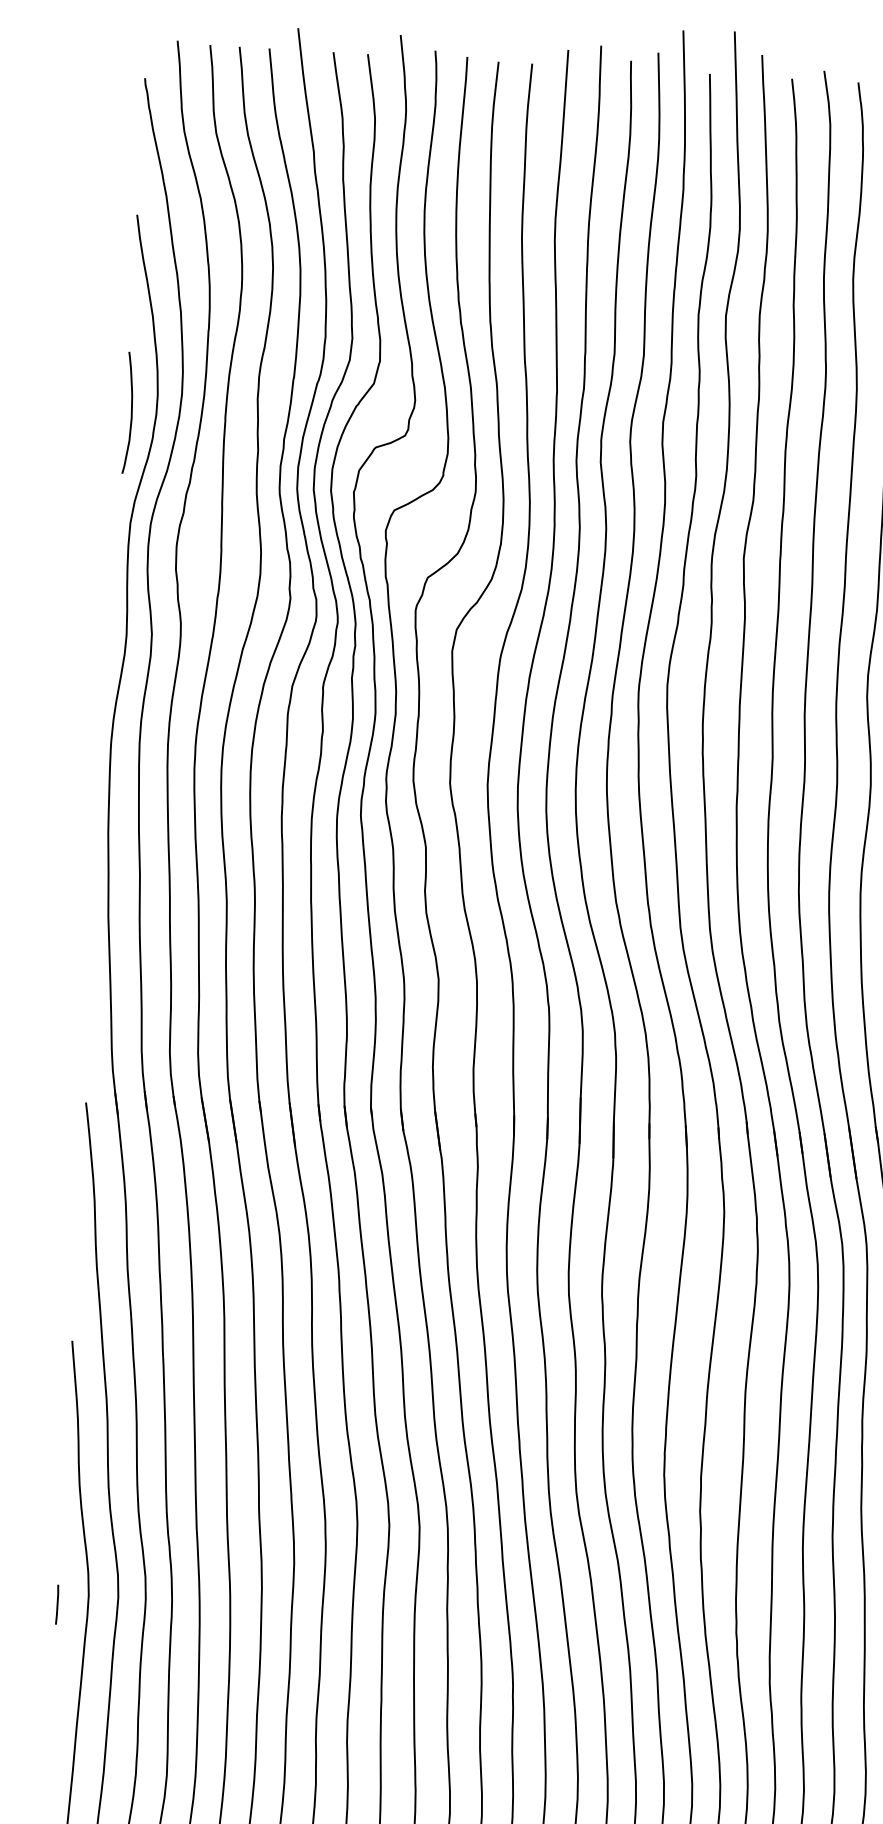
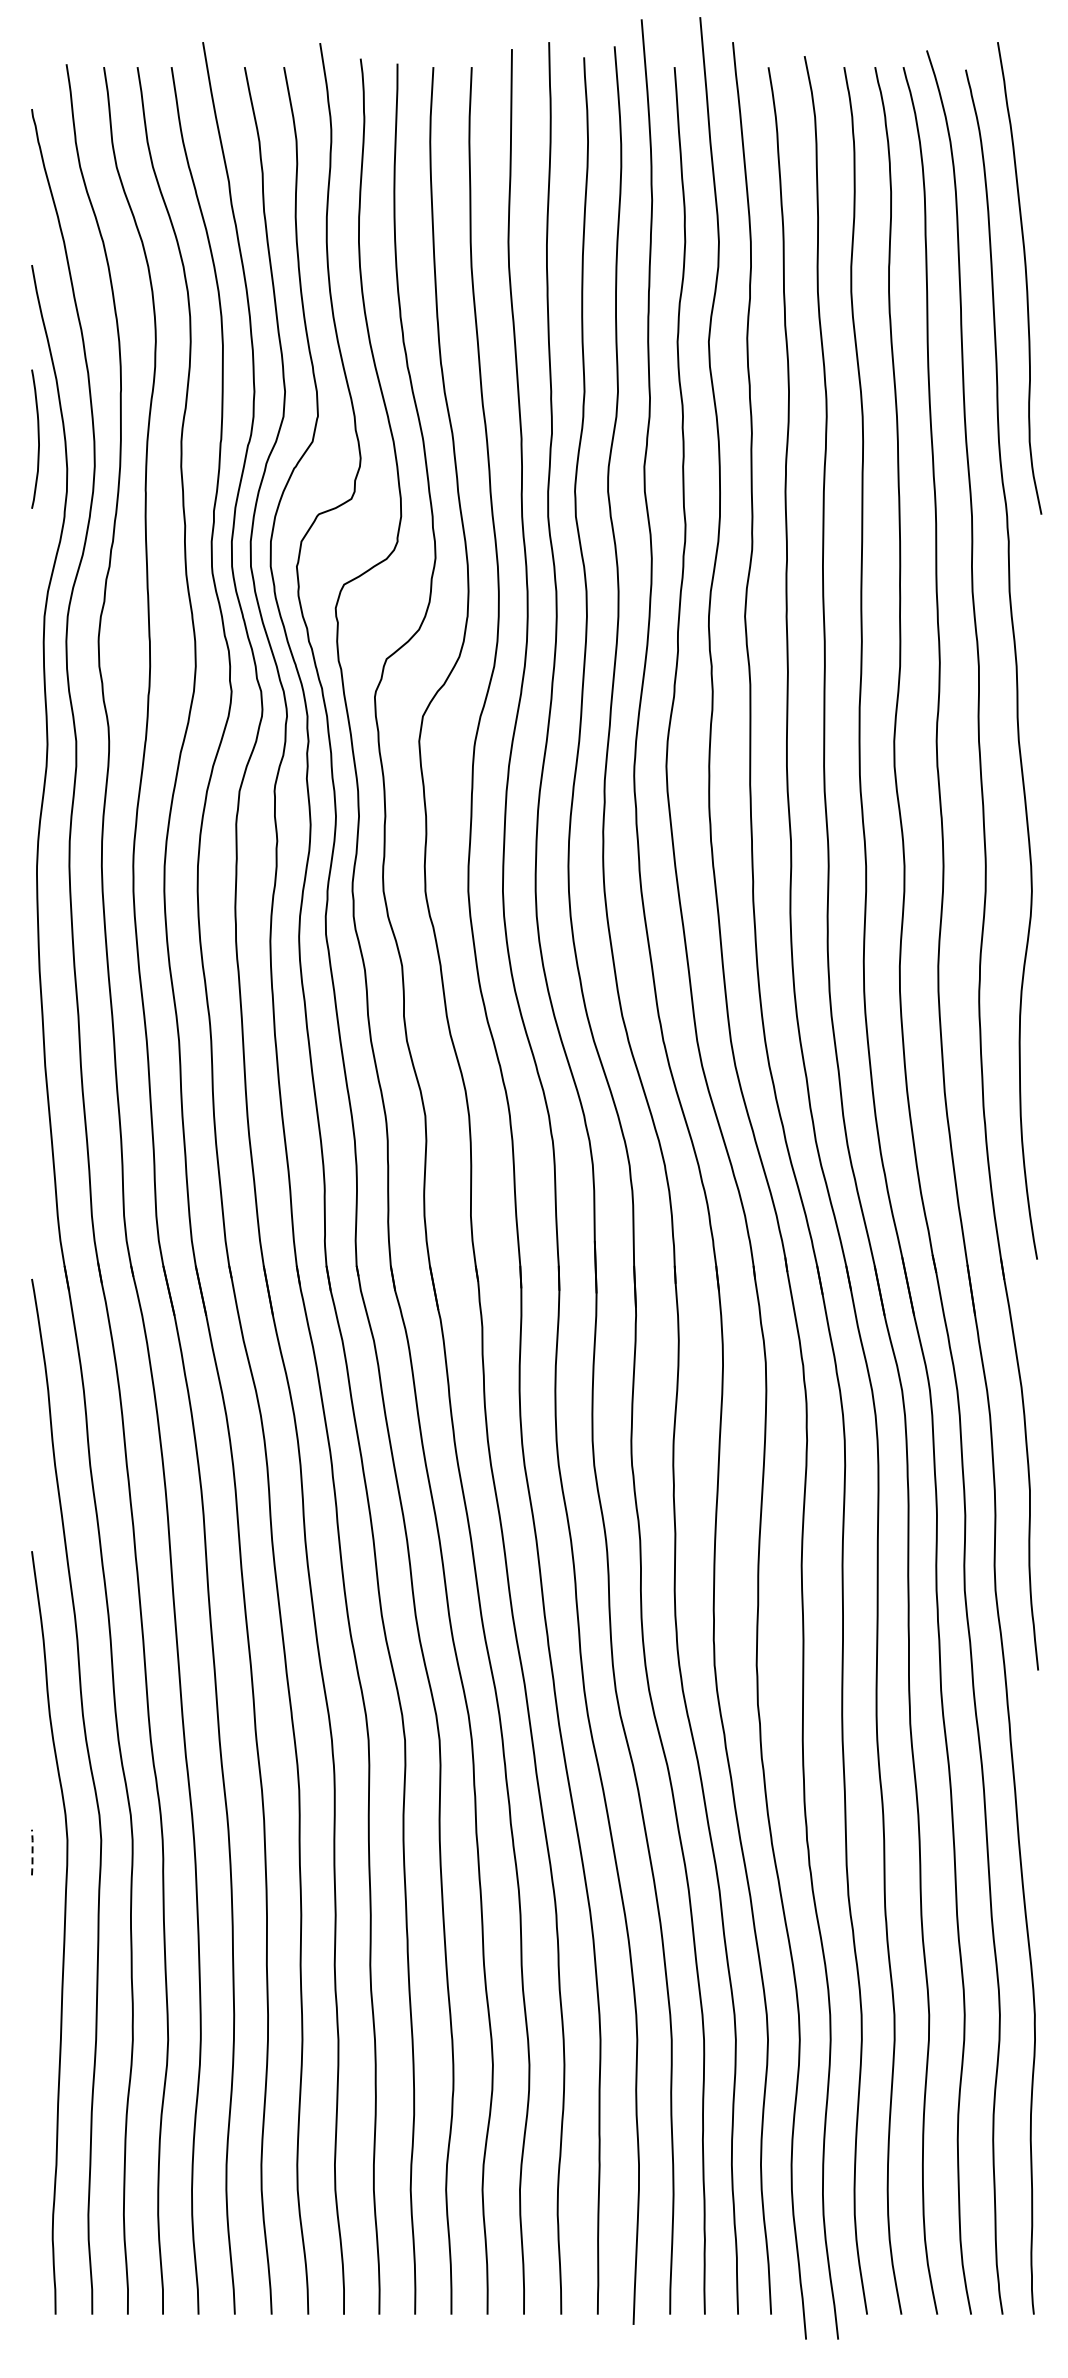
curve: (130, 411) -> (37, 437), moved
line: (57, 1604) -> (32, 1852), solid -> dashed

